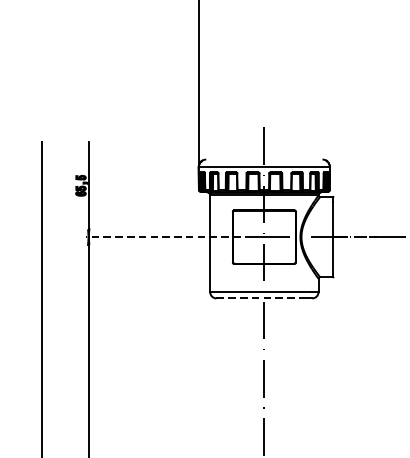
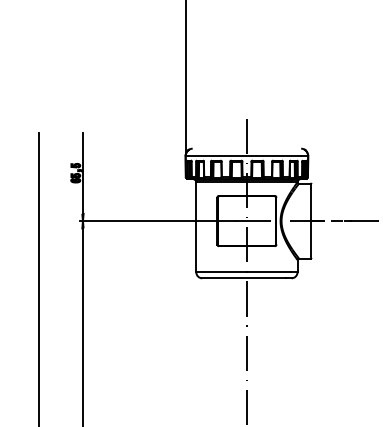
line: (168, 237) -> (157, 221), dashed -> solid
line: (261, 298) -> (244, 278), dashed -> solid

